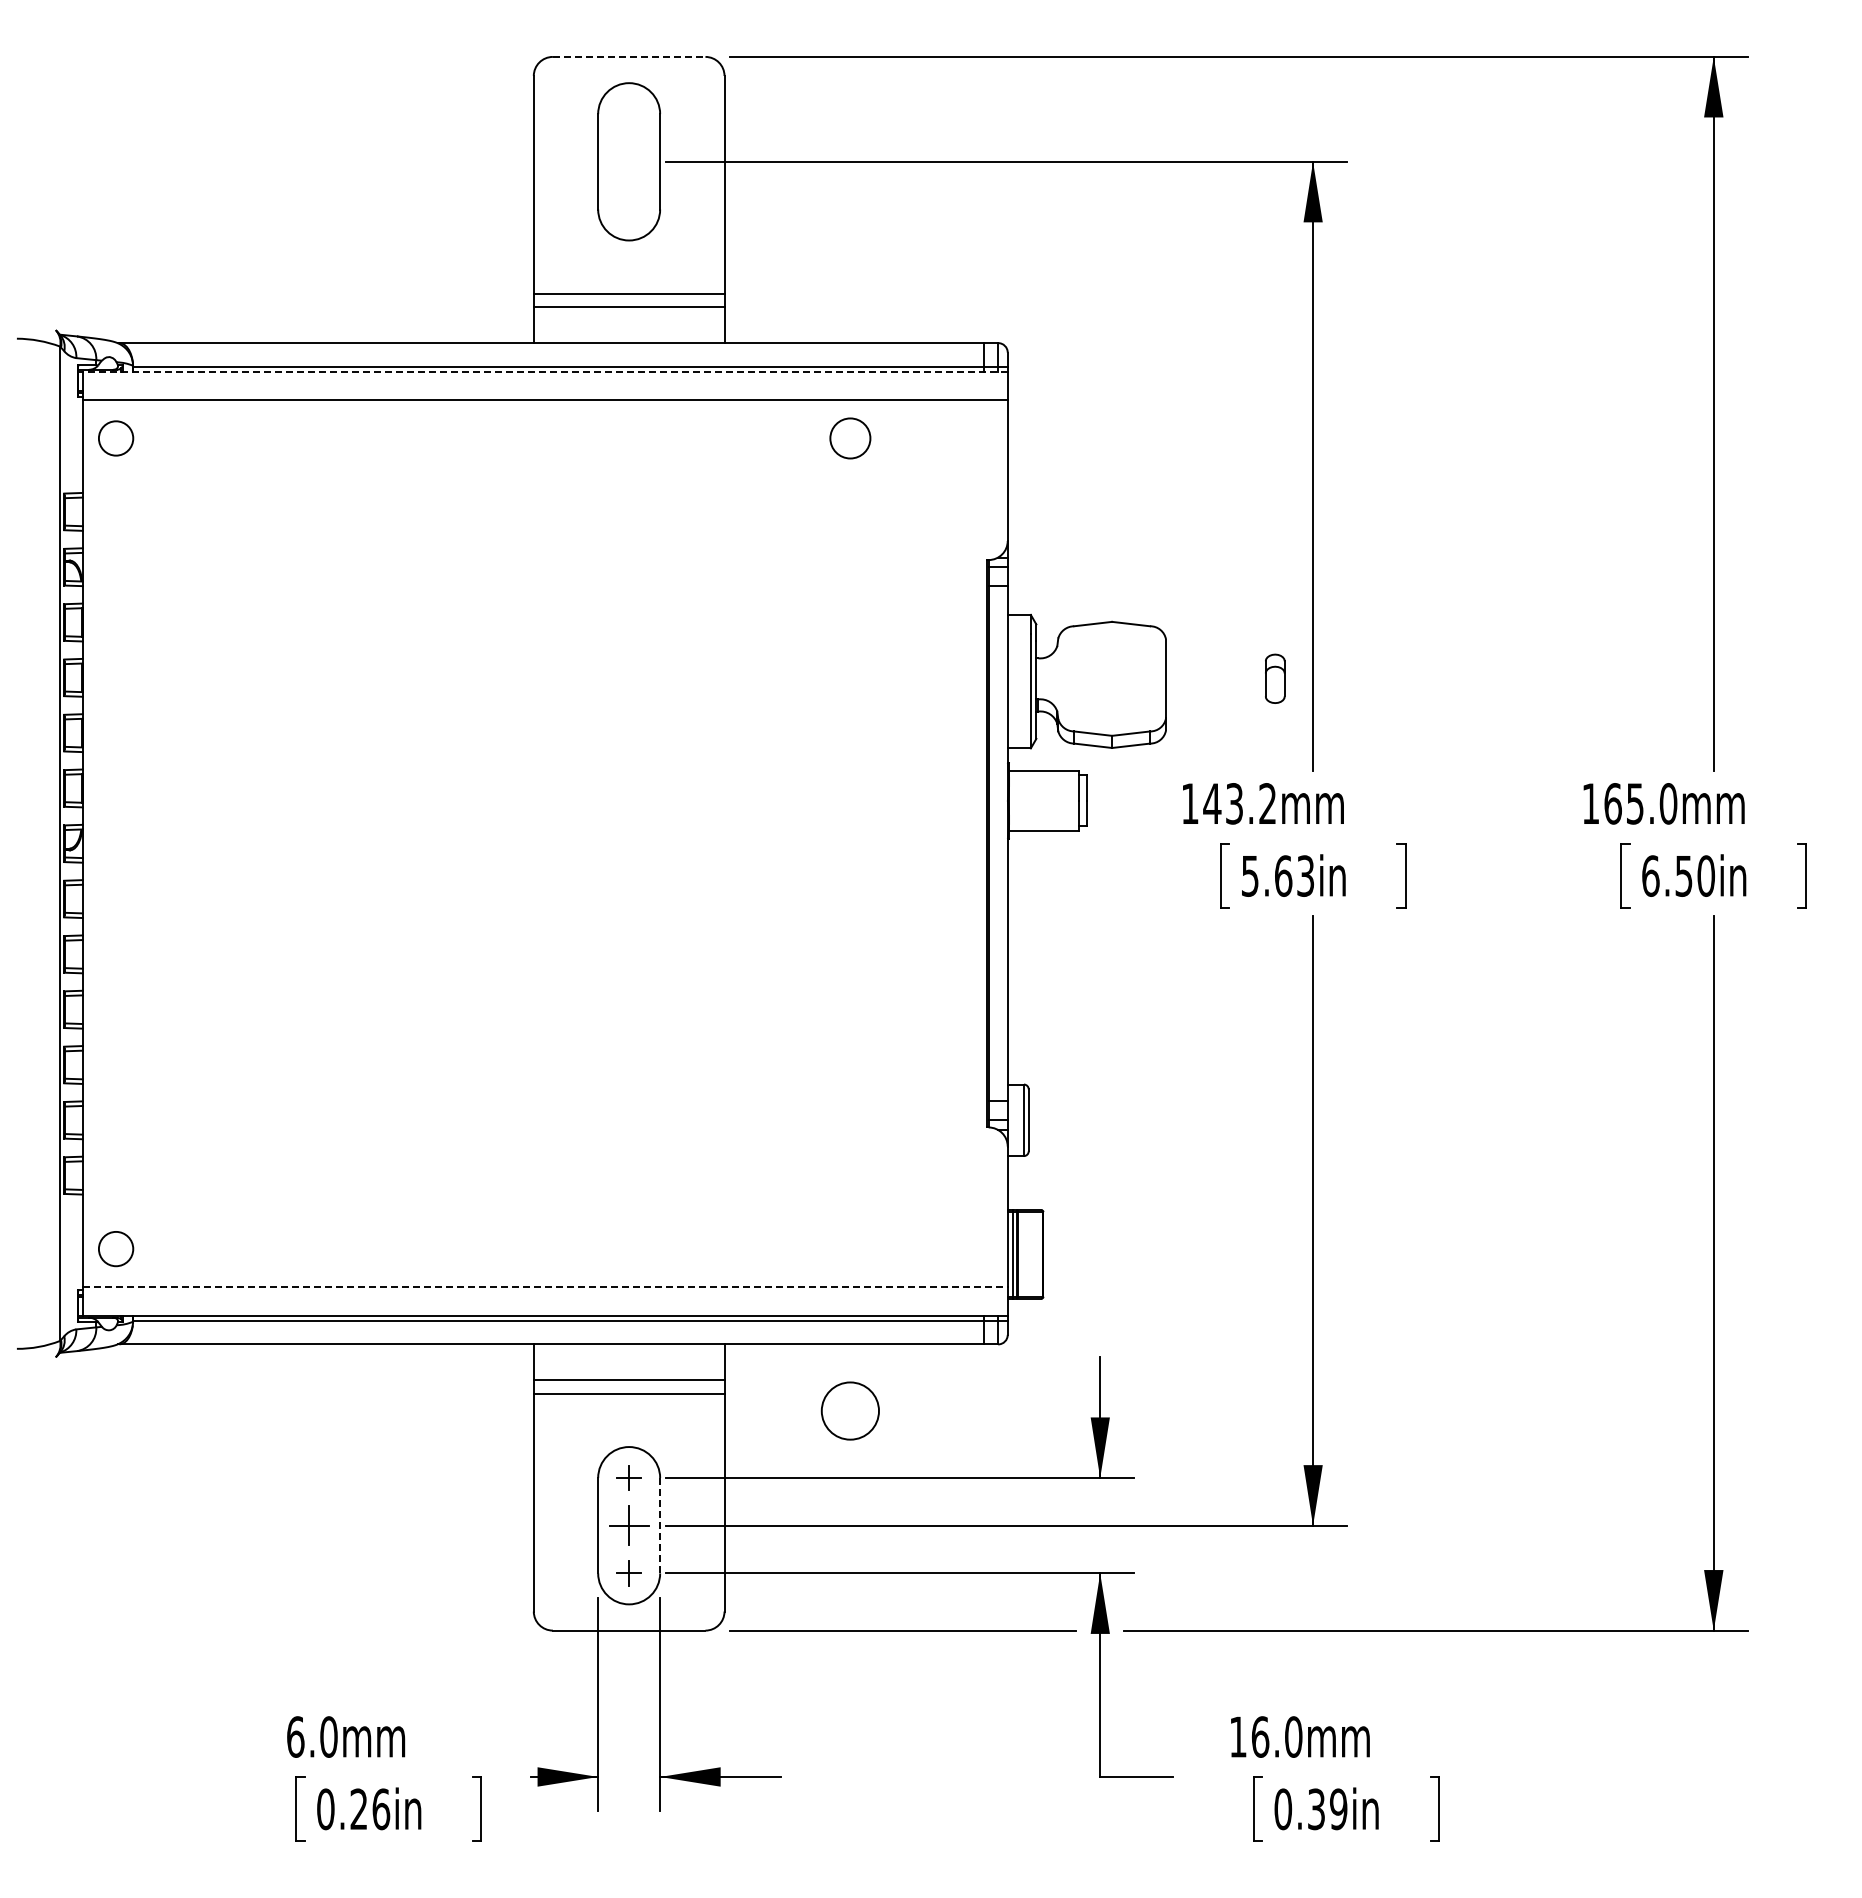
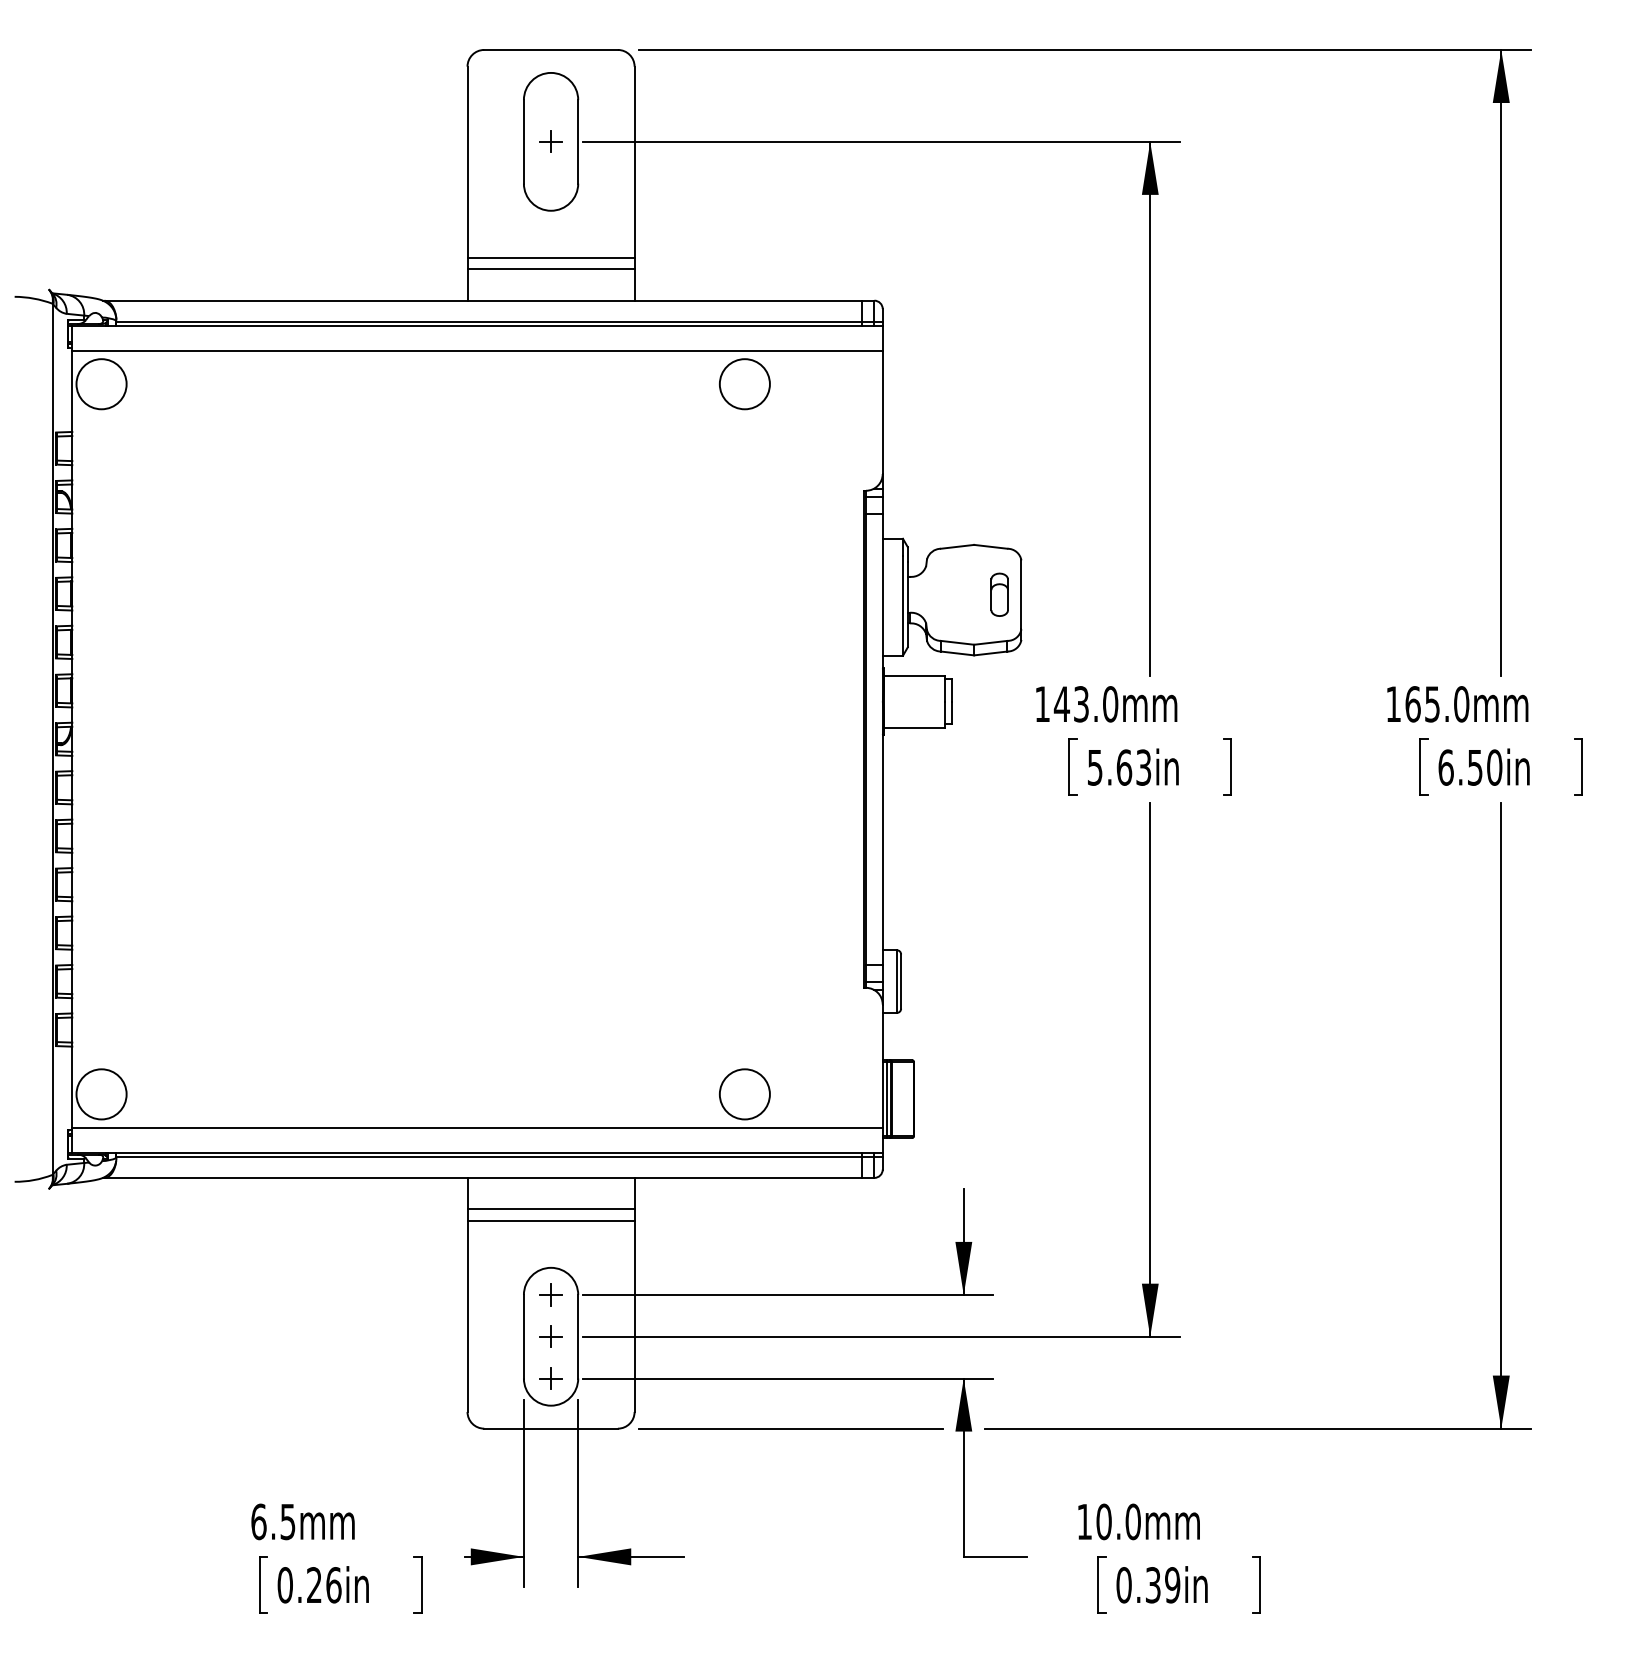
line: (629, 56) -> (551, 49), dashed -> solid
part: (628, 161) -> (550, 141), added
line: (545, 371) -> (477, 325), dashed -> solid
circle: (115, 438) -> (101, 384), size x1.67
circle: (850, 438) -> (744, 384), size x1.43
part: (1275, 678) -> (999, 594), moved
text: (1267, 803) -> (1110, 704), 143.2mm -> 143.0mm
circle: (115, 1248) -> (101, 1093), size x1.67
line: (545, 1287) -> (477, 1128), dashed -> solid
circle: (849, 1410) -> (744, 1093), moved
part: (628, 1525) -> (550, 1336), size x0.62
line: (660, 1525) -> (578, 1336), dashed -> solid
text: (328, 1736) -> (287, 1521), 6.0mm -> 6.5mm
text: (1260, 1736) -> (1104, 1521), 16.0mm -> 10.0mm

